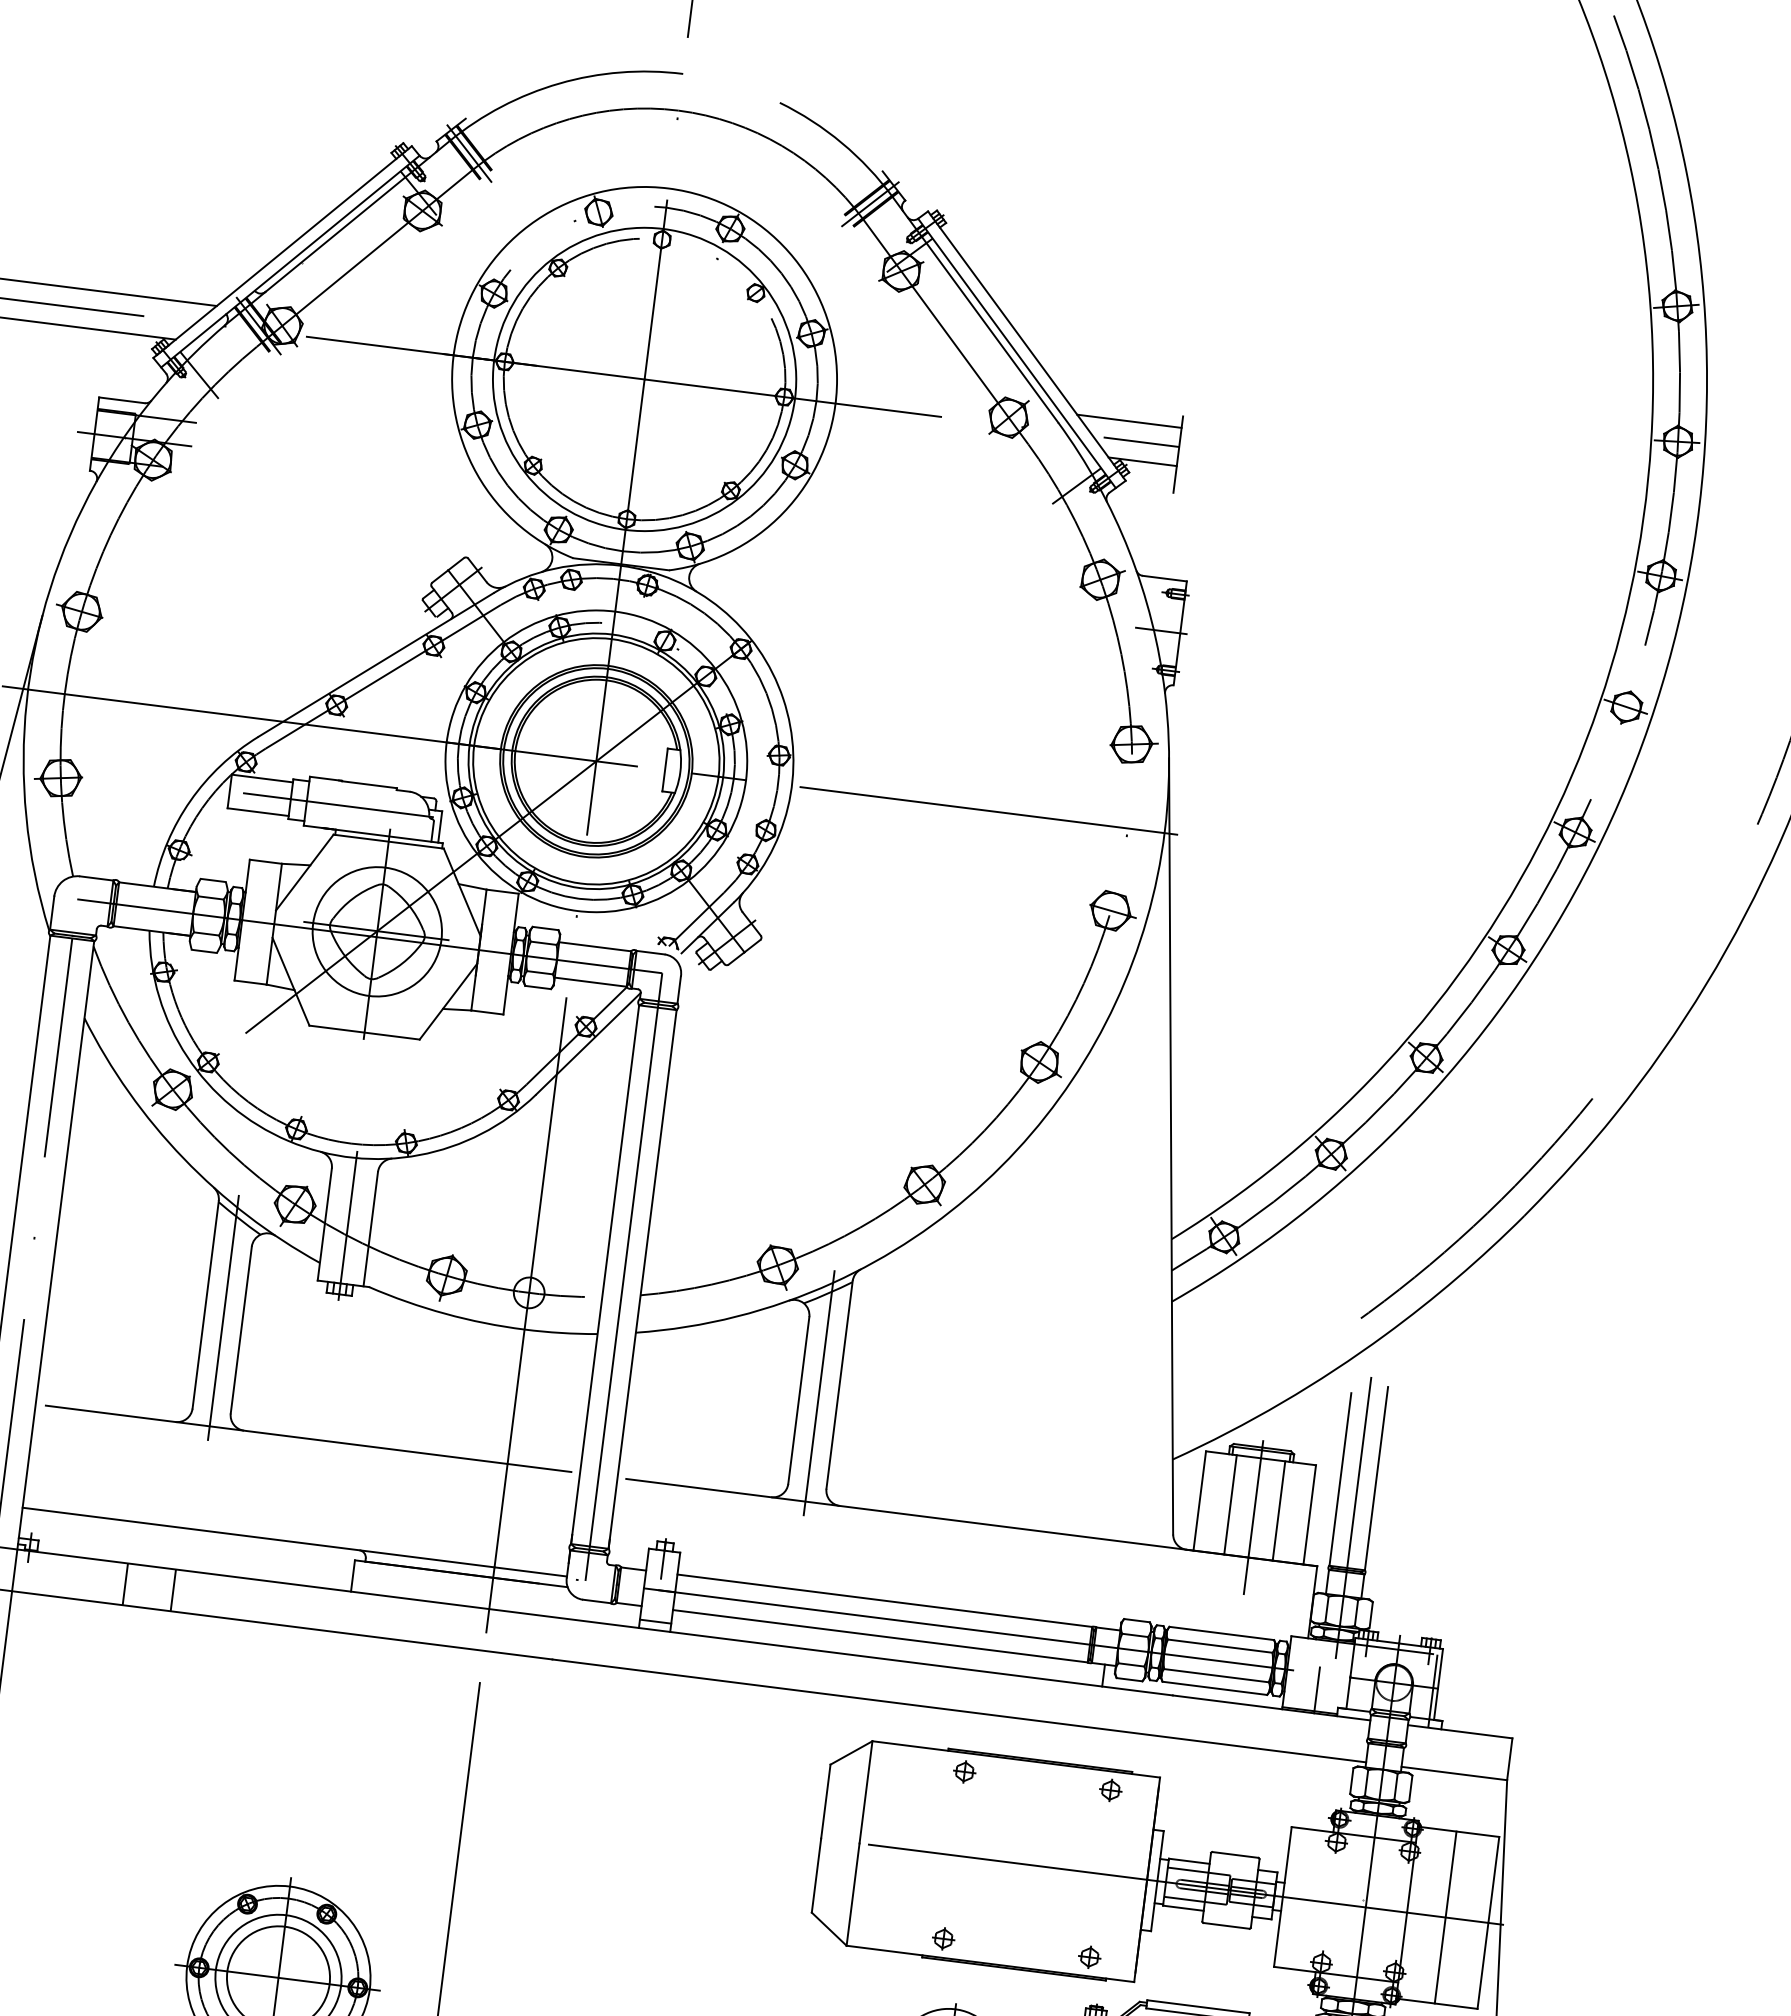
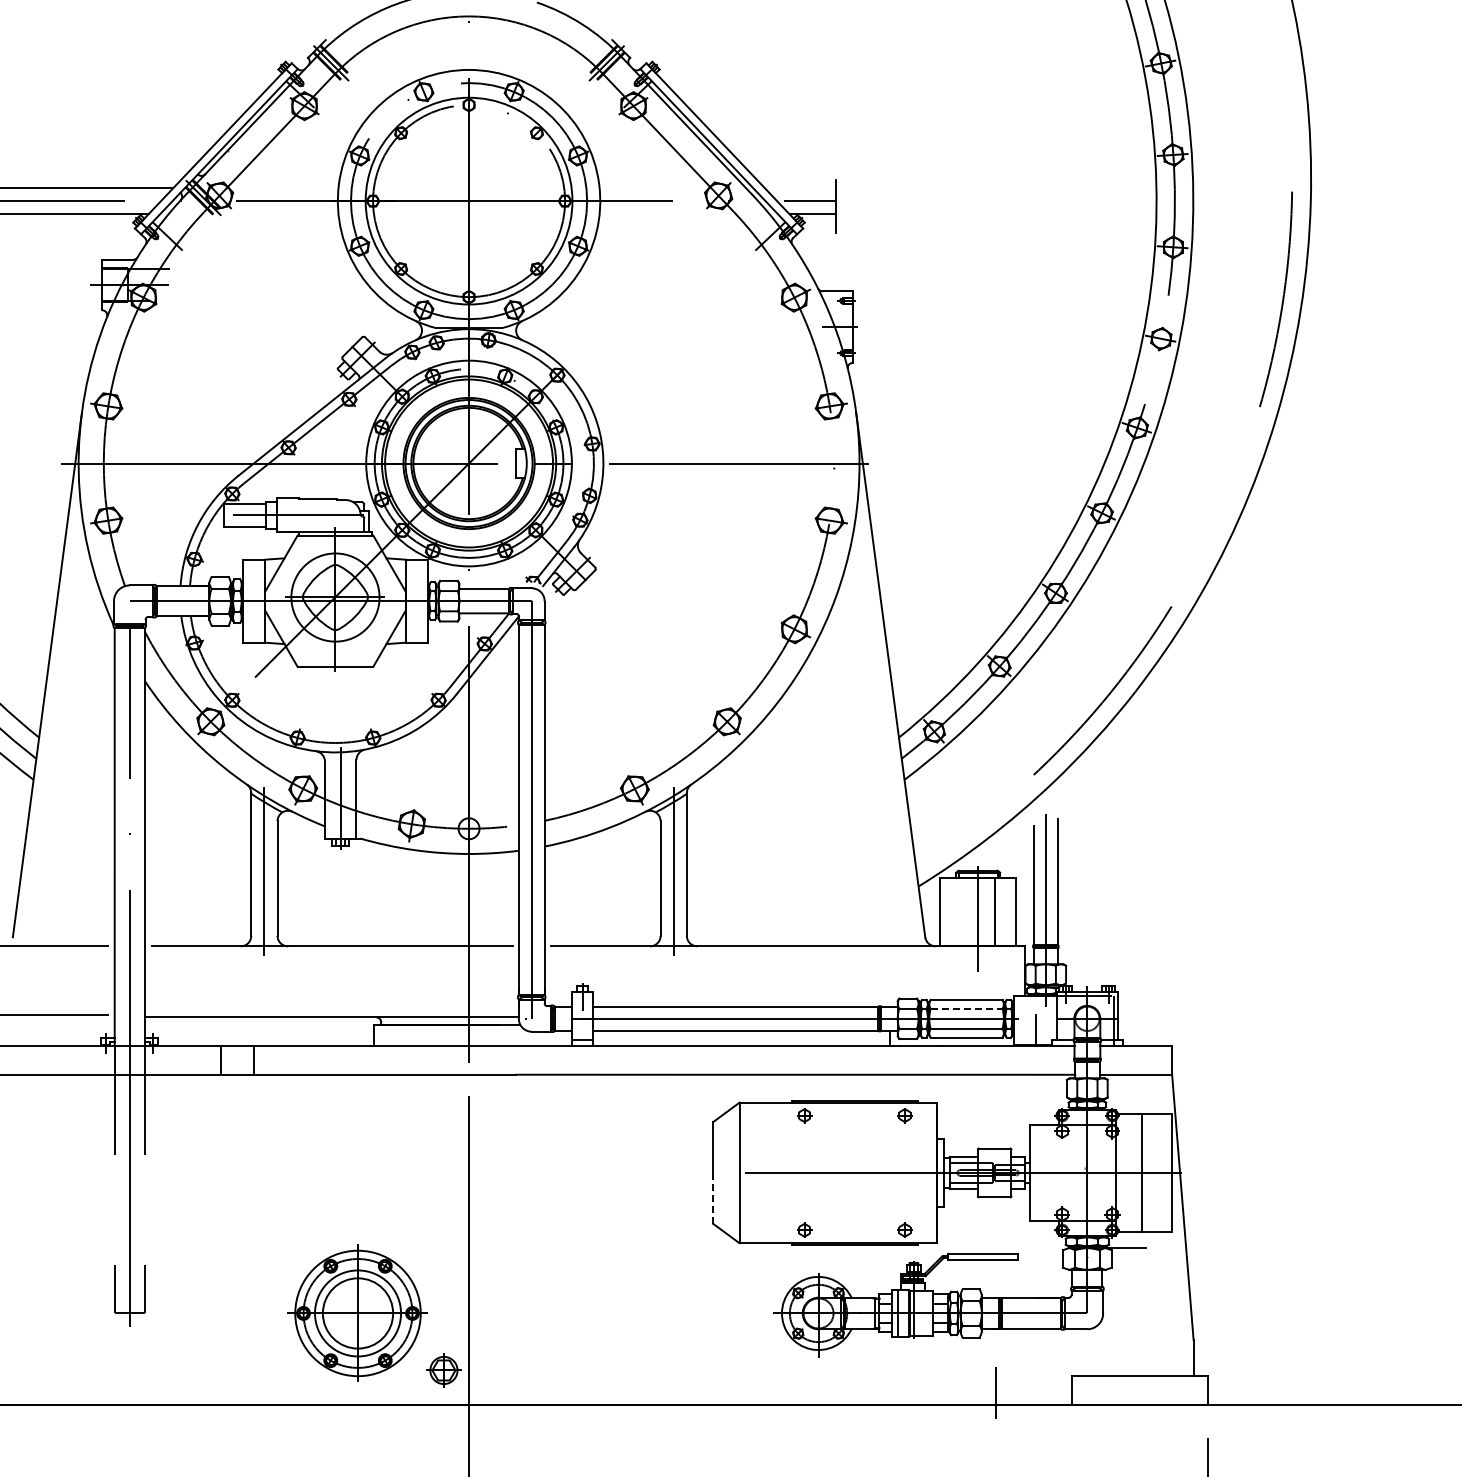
line: (1129, 422) -> (800, 188), removed
line: (1230, 1505) -> (961, 912), removed
line: (1220, 1645) -> (966, 1008), solid -> dashed
line: (817, 1874) -> (713, 1197), solid -> dashed

